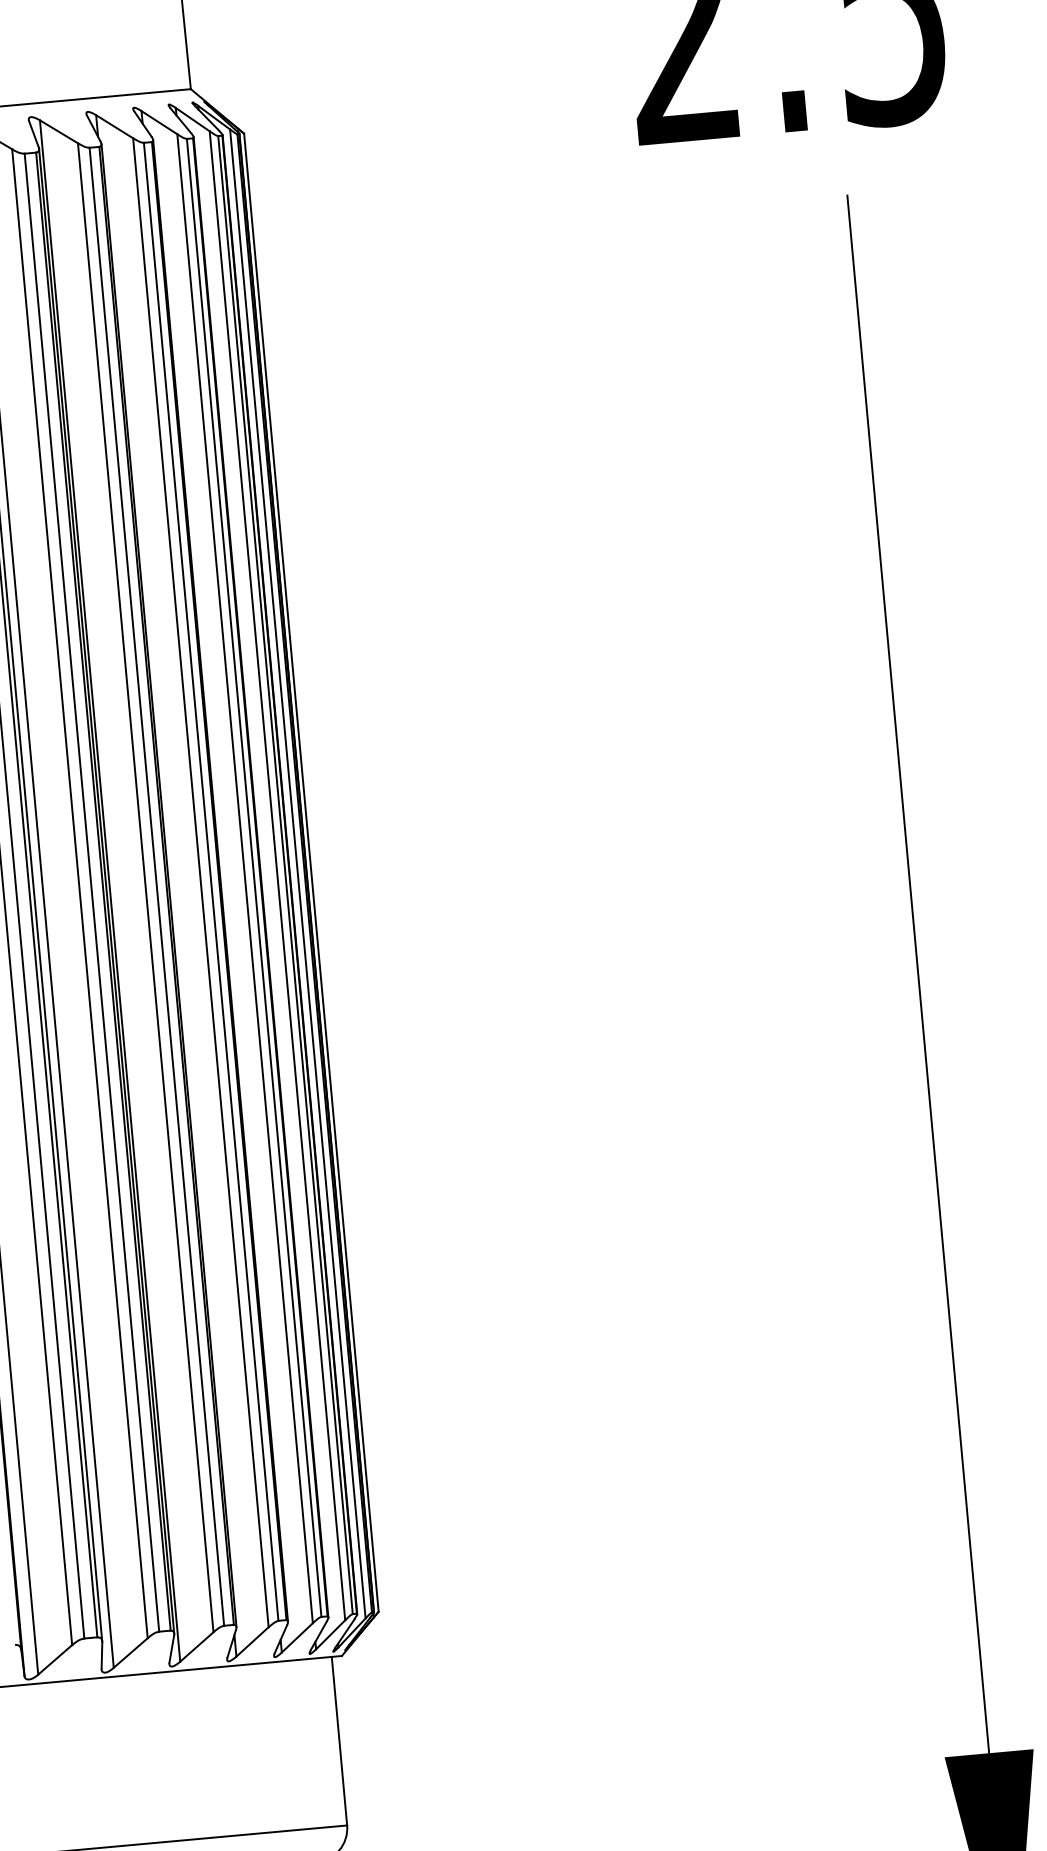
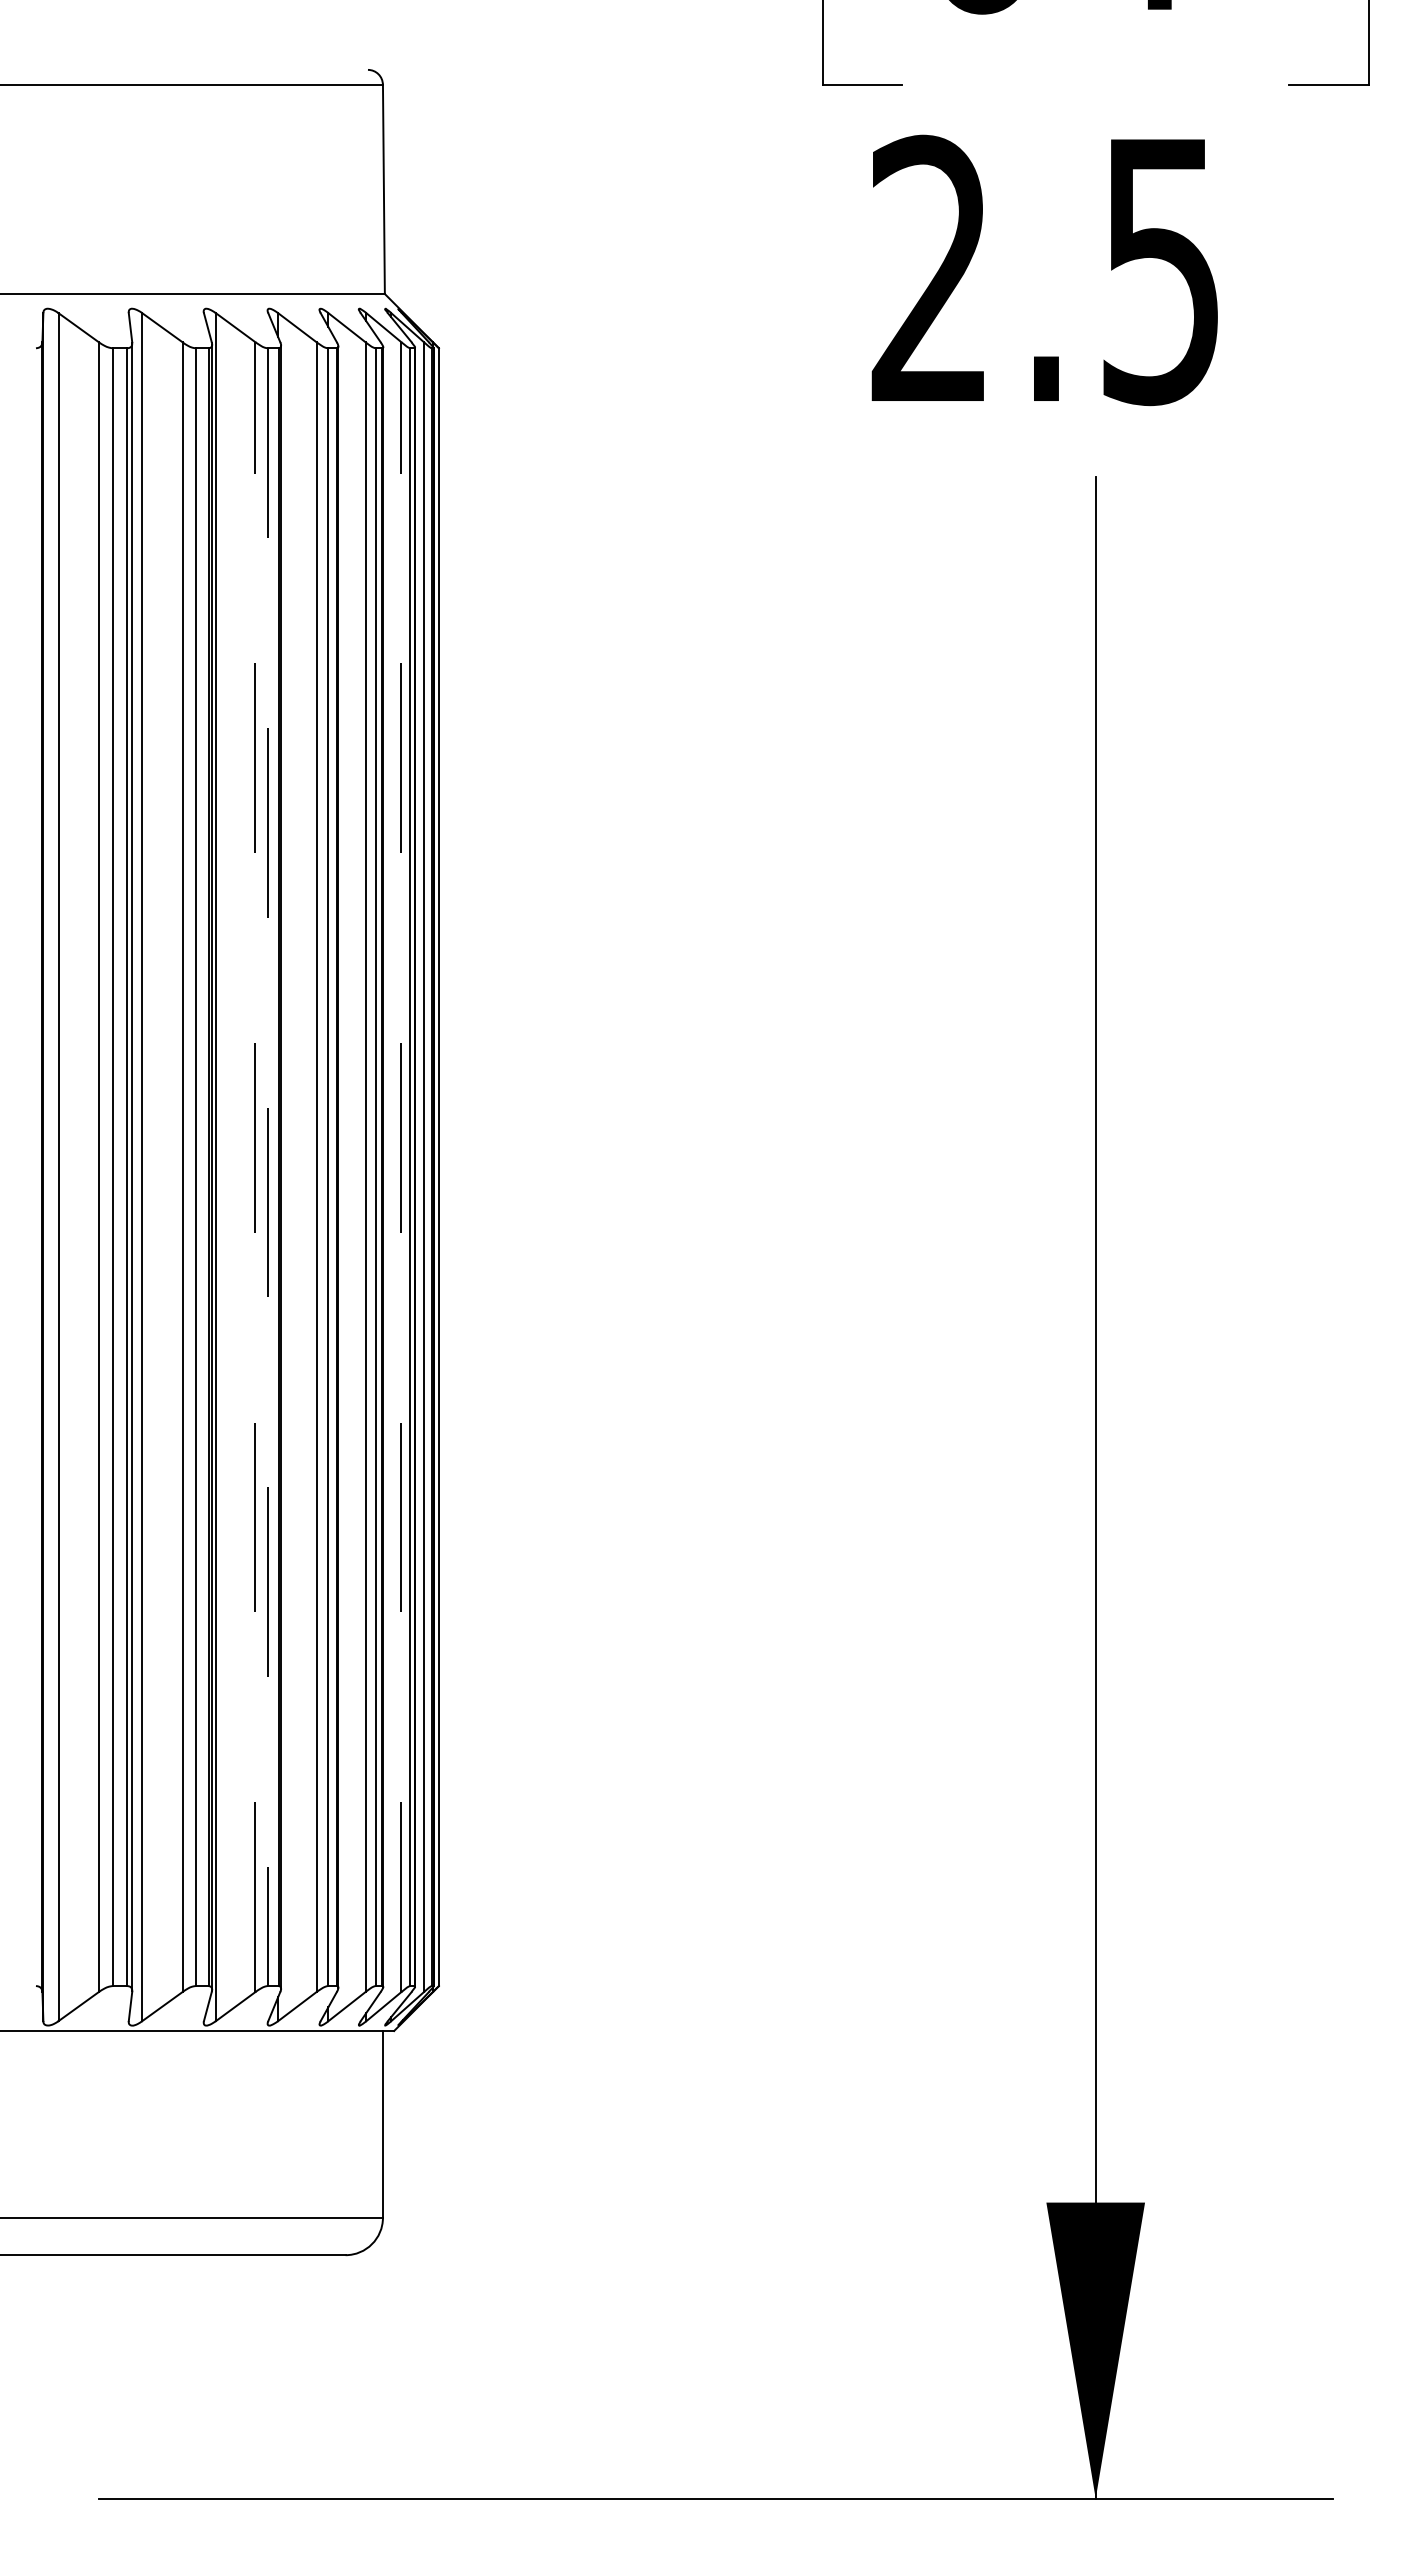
line: (277, 876) -> (401, 1167), solid -> dashed
line: (156, 887) -> (267, 1167), solid -> dashed
line: (145, 888) -> (255, 1167), solid -> dashed

